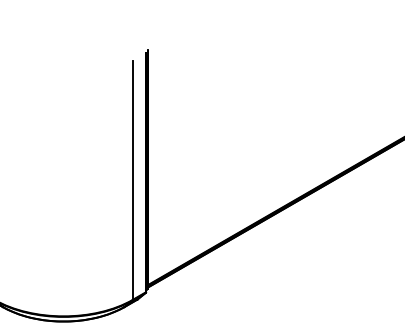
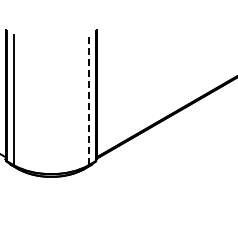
line: (132, 180) -> (88, 100), solid -> dashed

